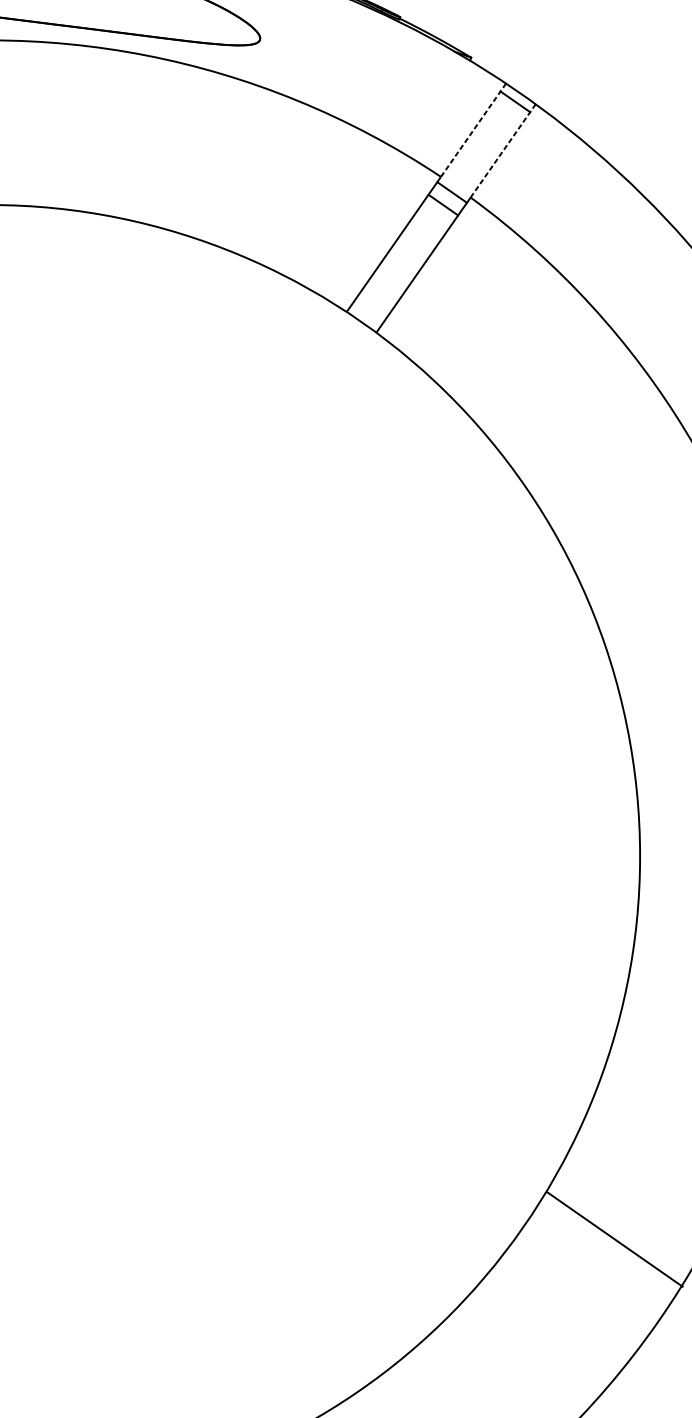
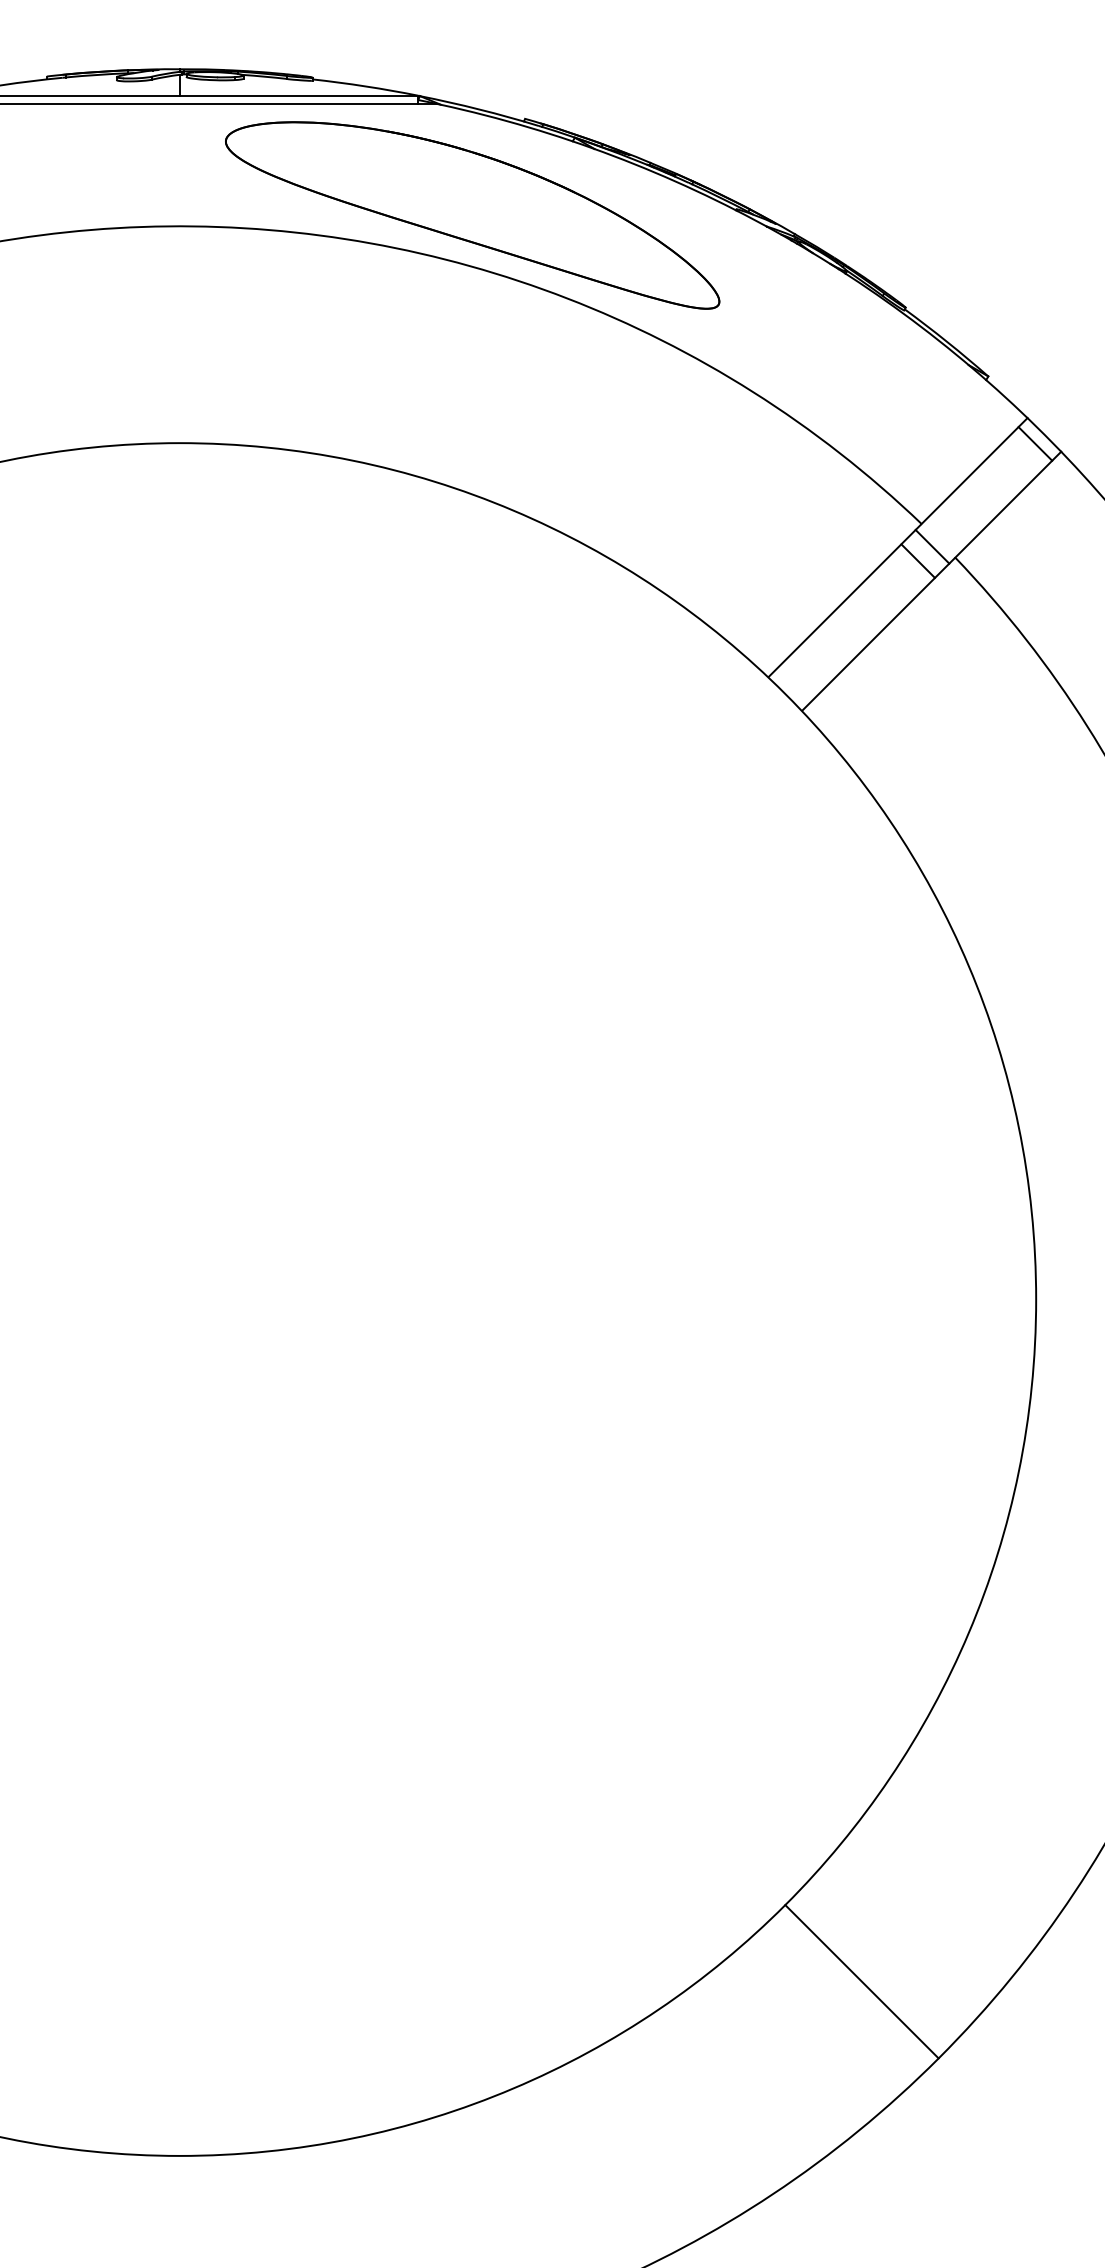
line: (473, 130) -> (974, 471), dashed -> solid
line: (503, 150) -> (1008, 504), dashed -> solid
line: (614, 1239) -> (861, 1981), moved

